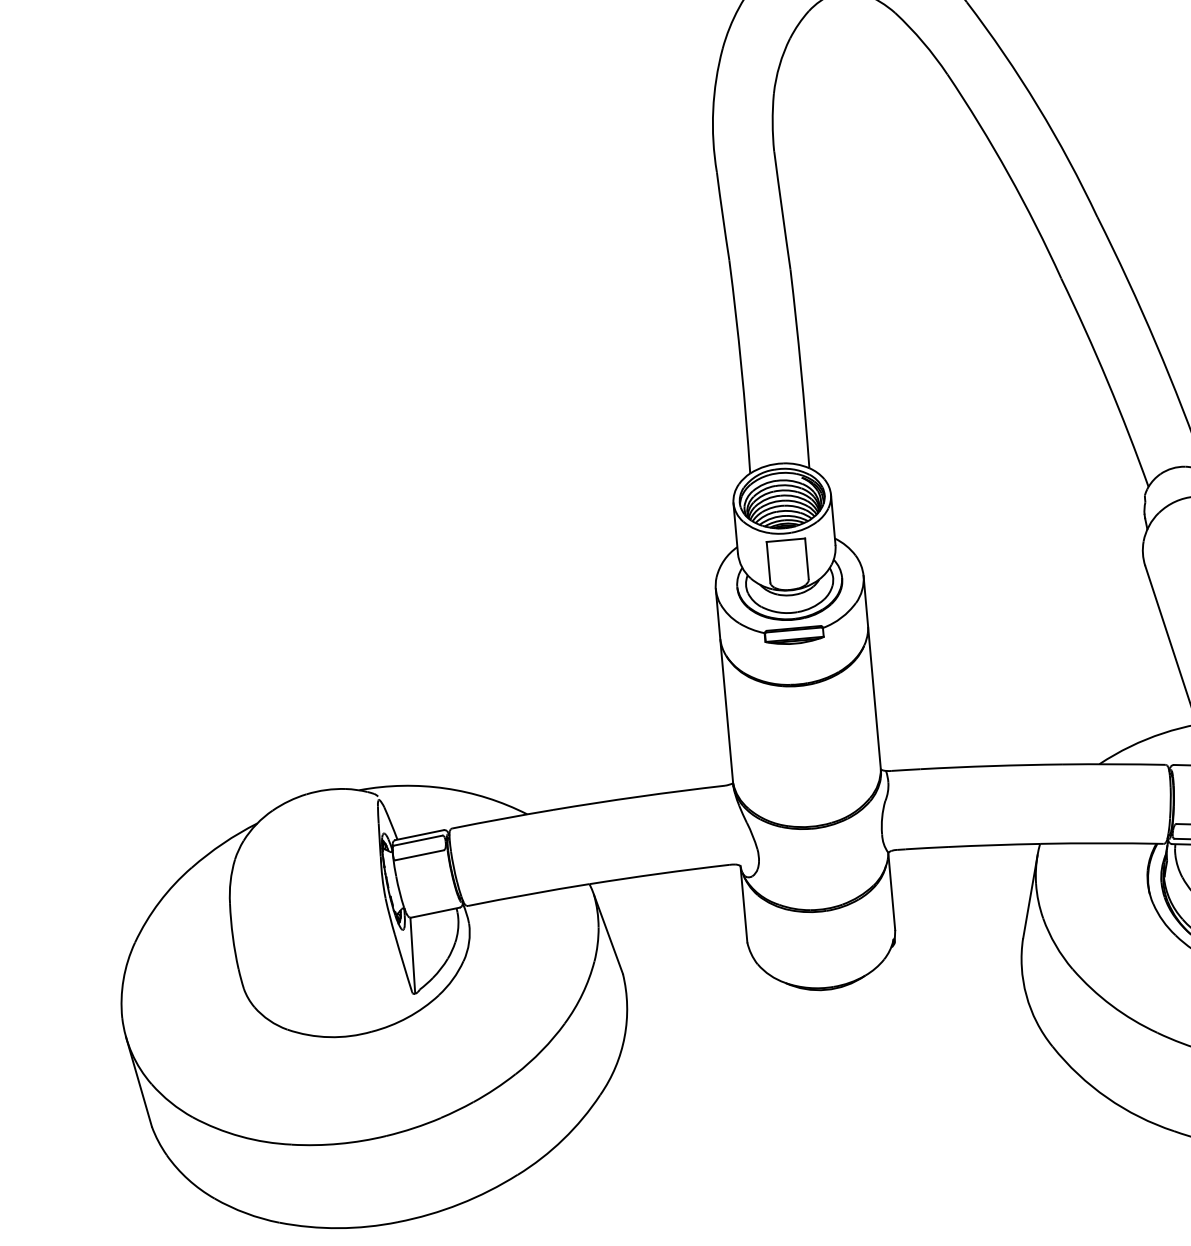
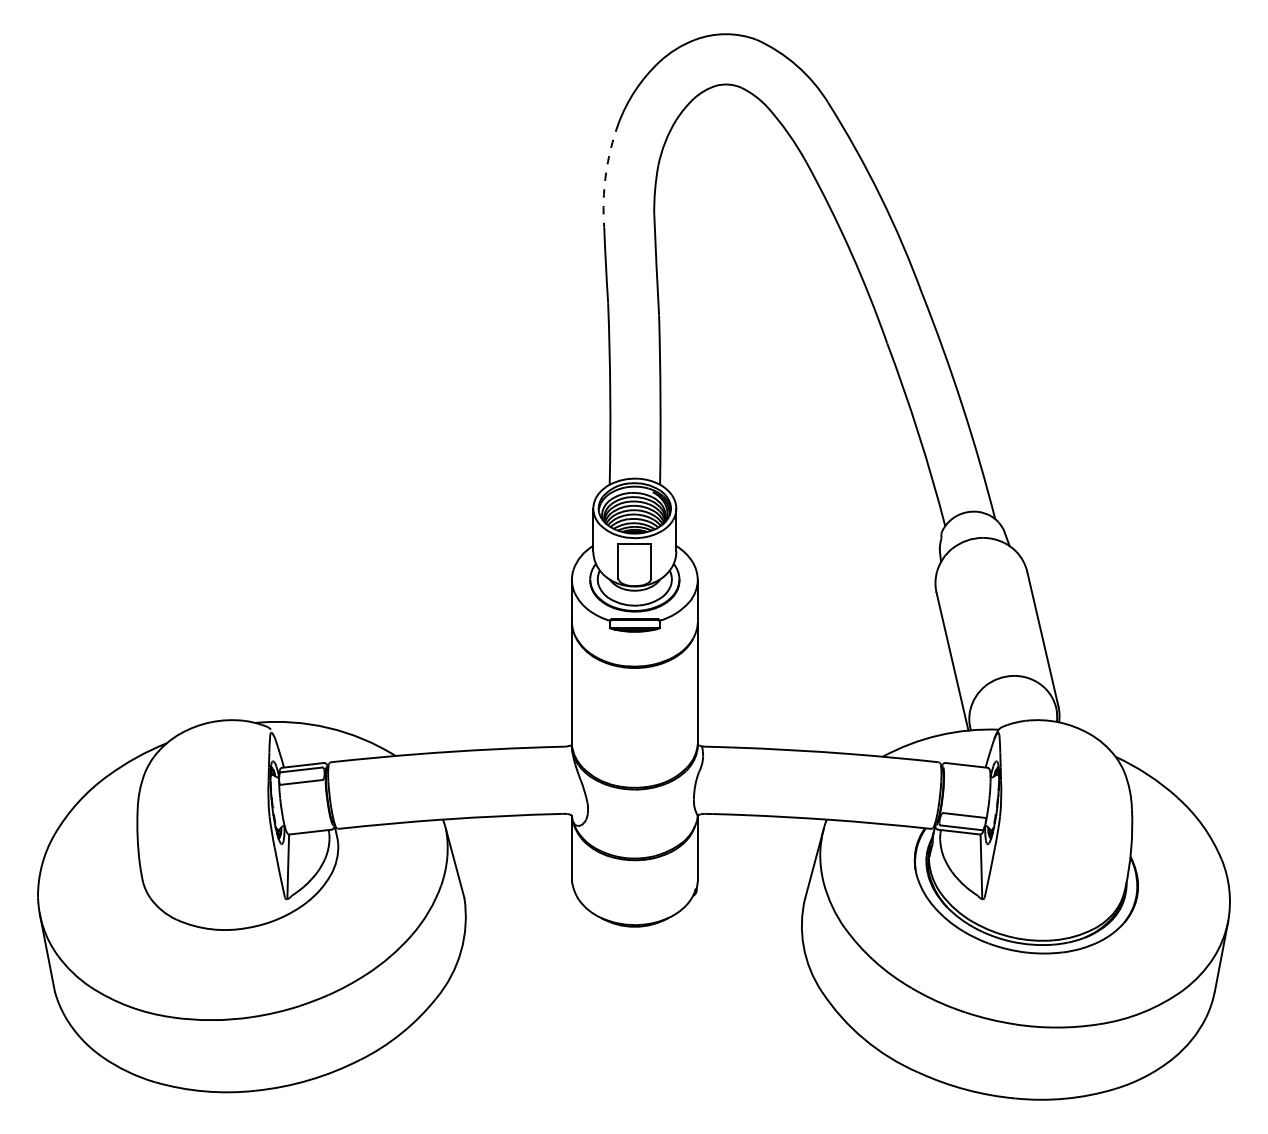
arc: (712, 109) -> (605, 174), solid -> dashed

